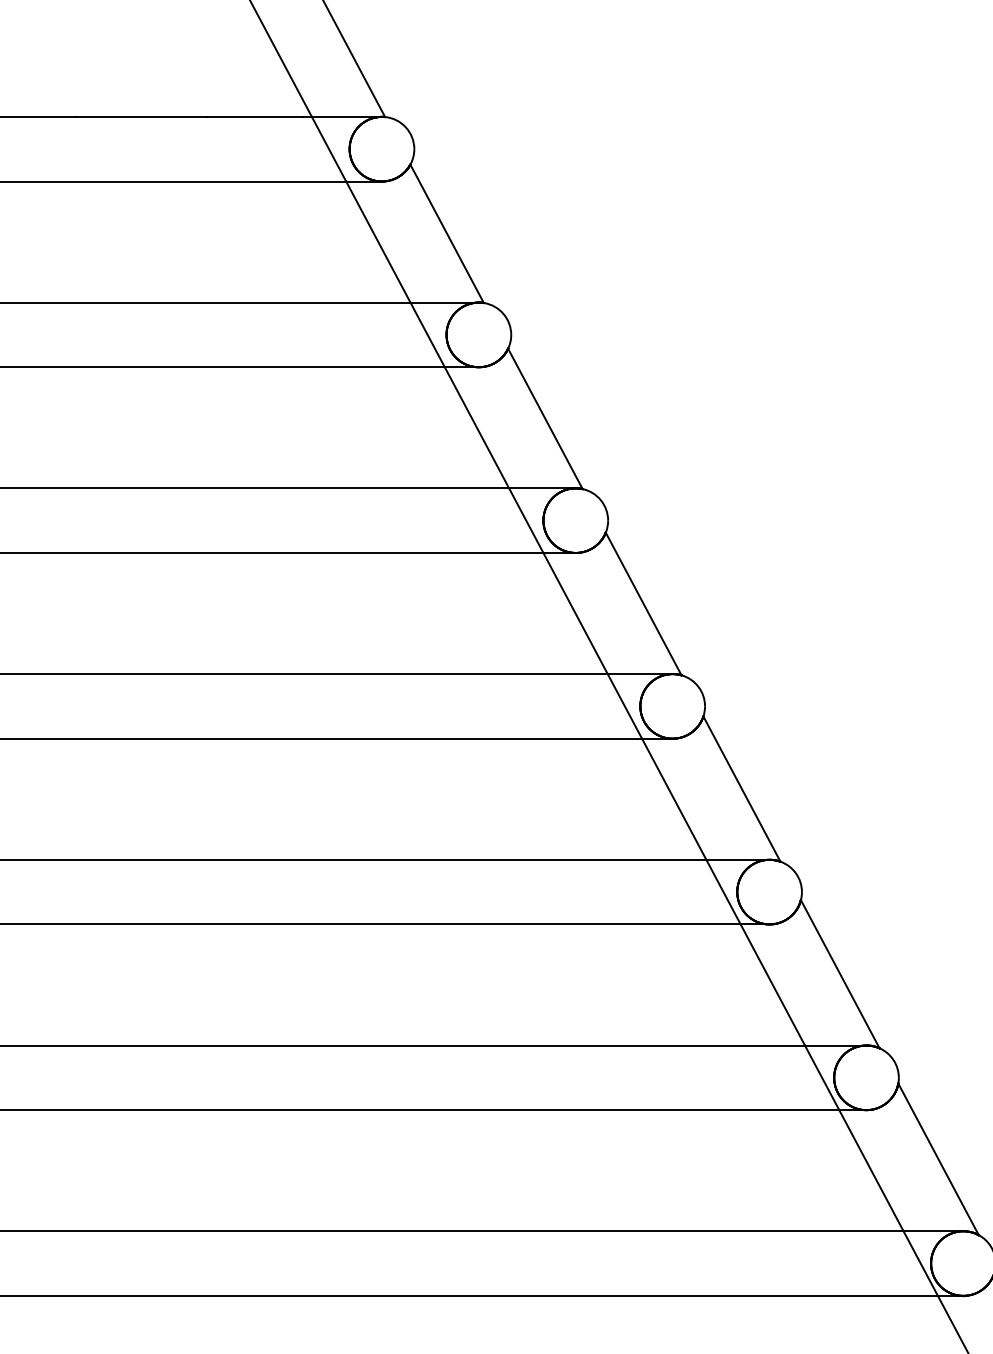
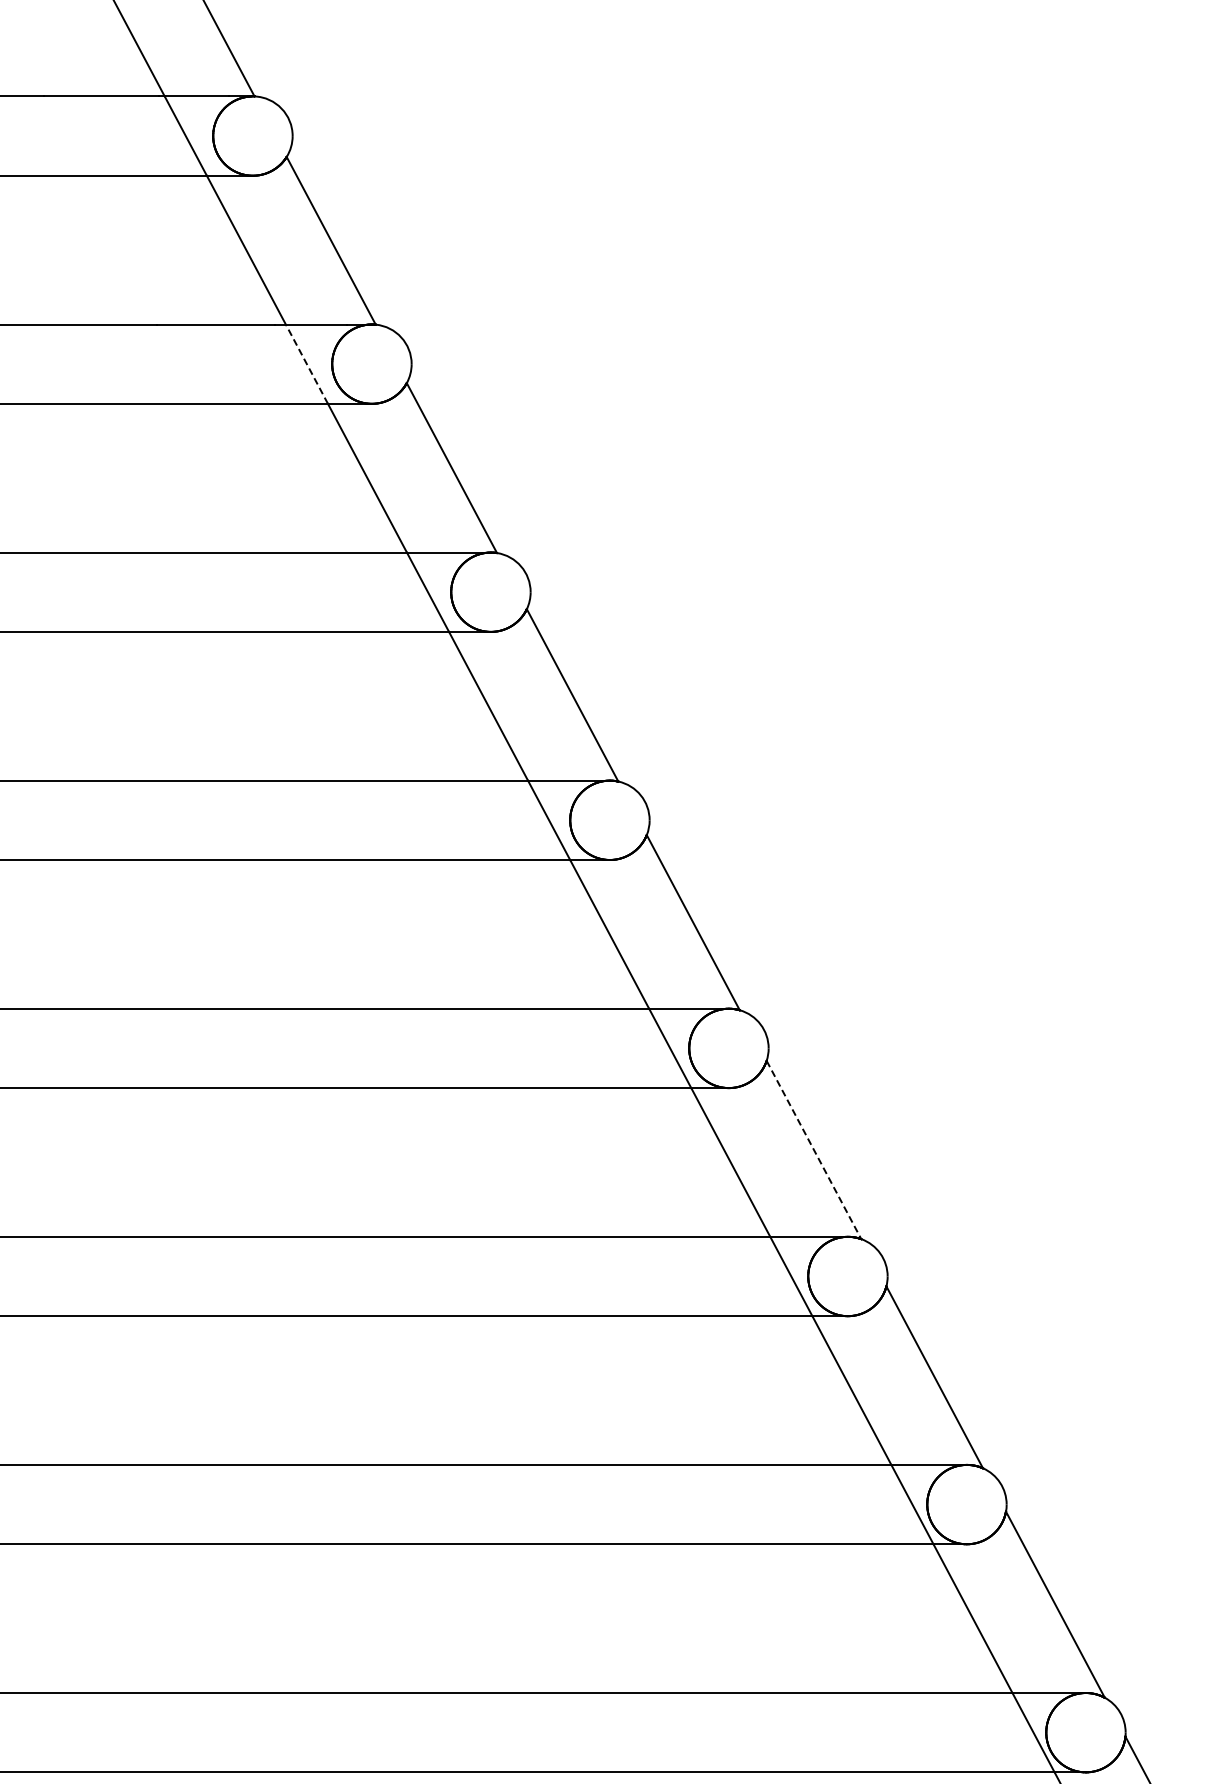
line: (328, 149) -> (306, 364), solid -> dashed
line: (741, 789) -> (813, 1150), solid -> dashed

